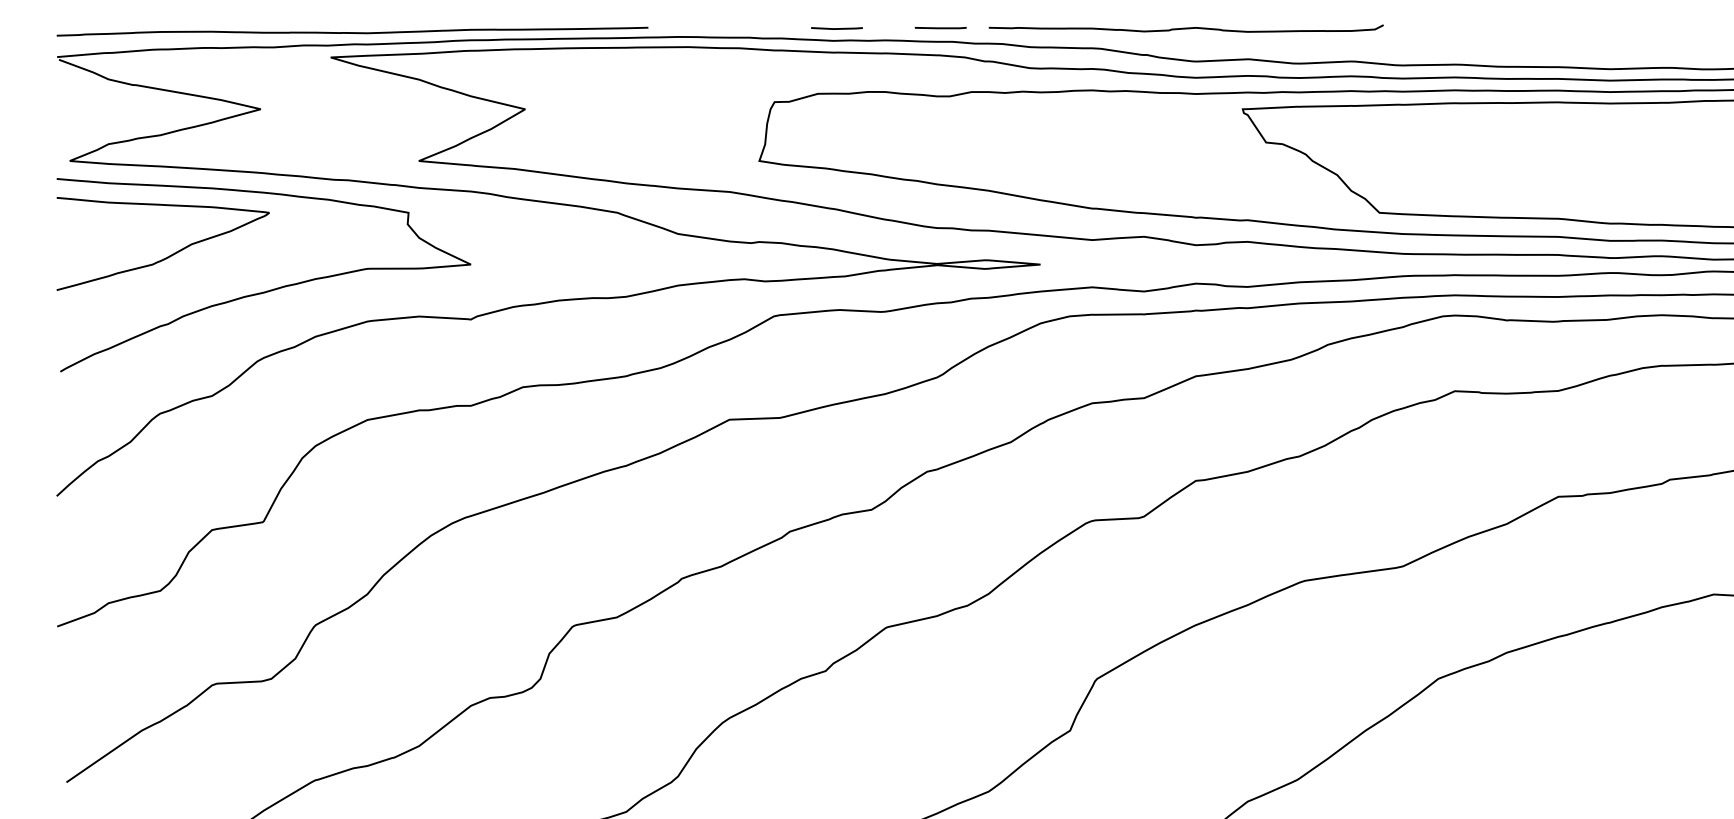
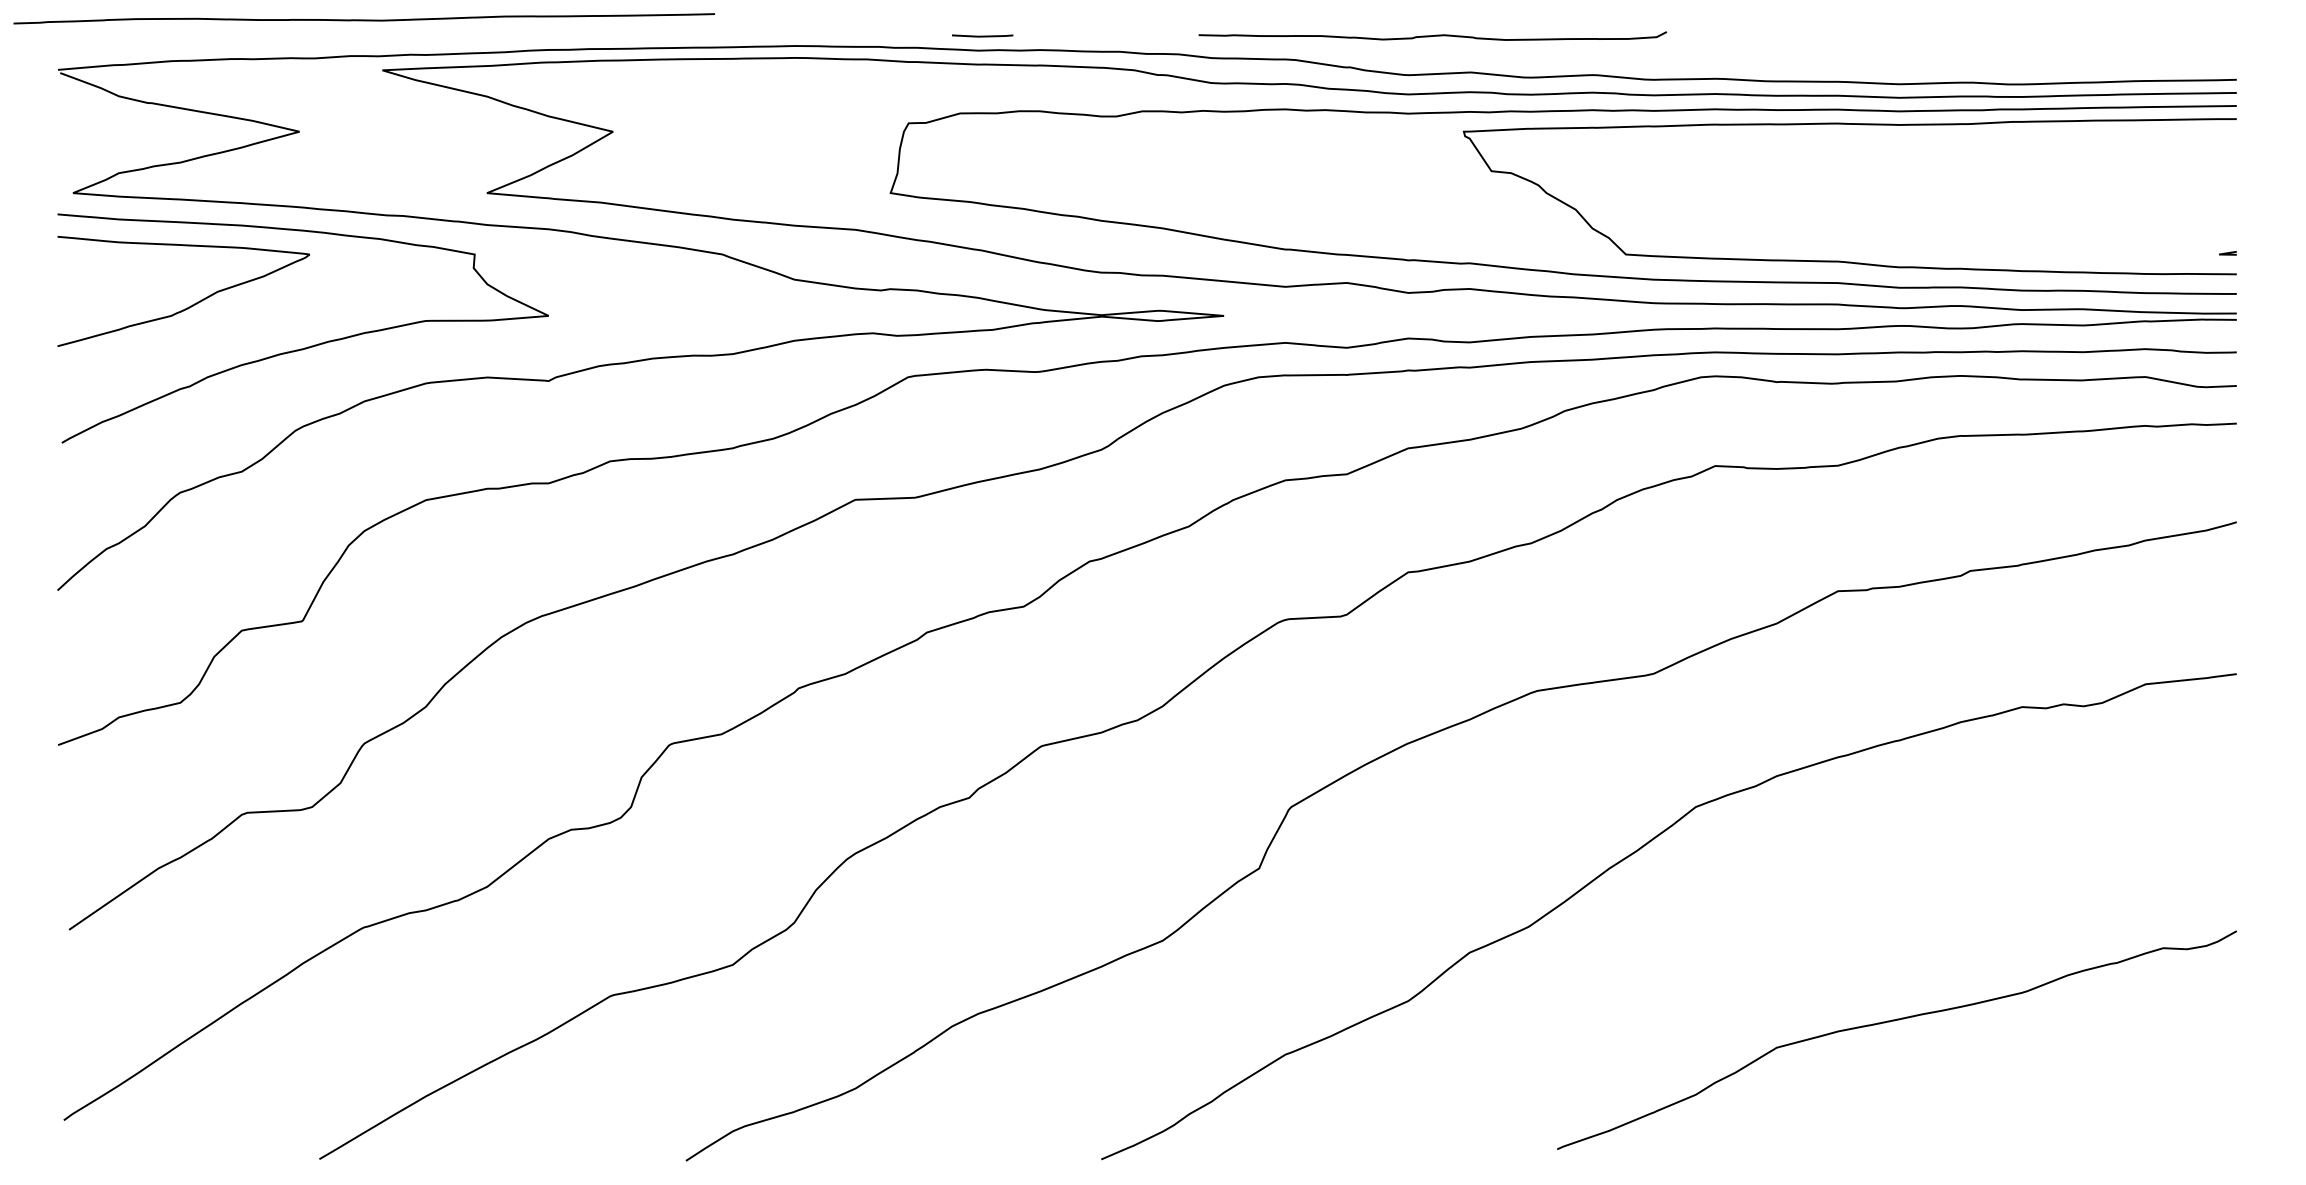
line: (940, 28) -> (1105, 35), removed
curve: (1185, 28) -> (1432, 35), moved
curve: (351, 32) -> (363, 19), moved

